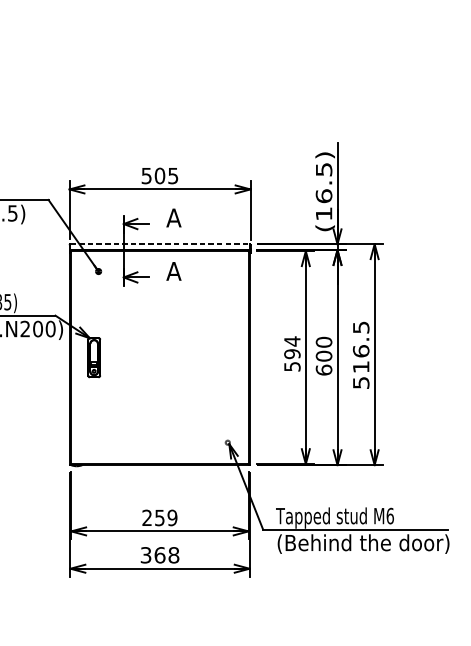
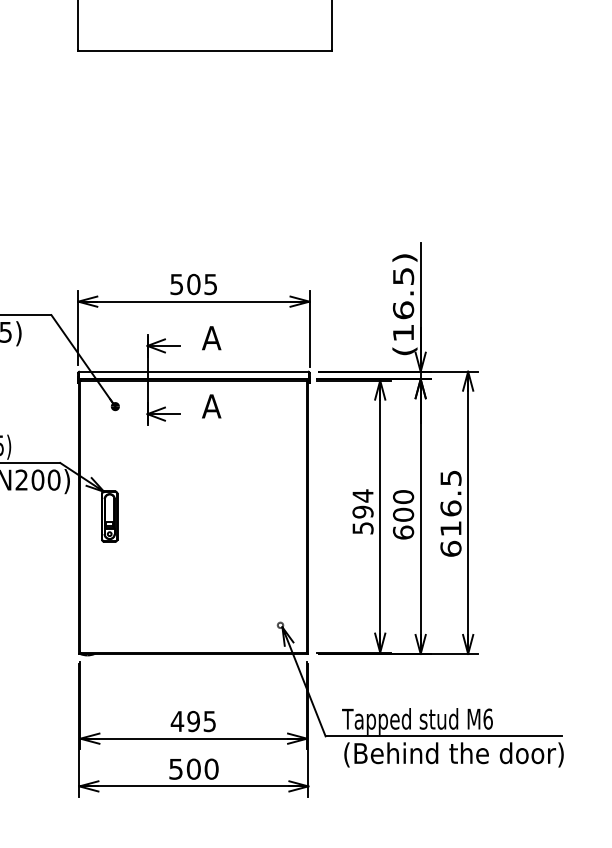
line: (160, 244) -> (194, 371), dashed -> solid
text: (360, 382) -> (450, 548), 516.5 -> 616.5
text: (159, 517) -> (193, 720), 259 -> 495
text: (160, 554) -> (194, 768), 368 -> 500

